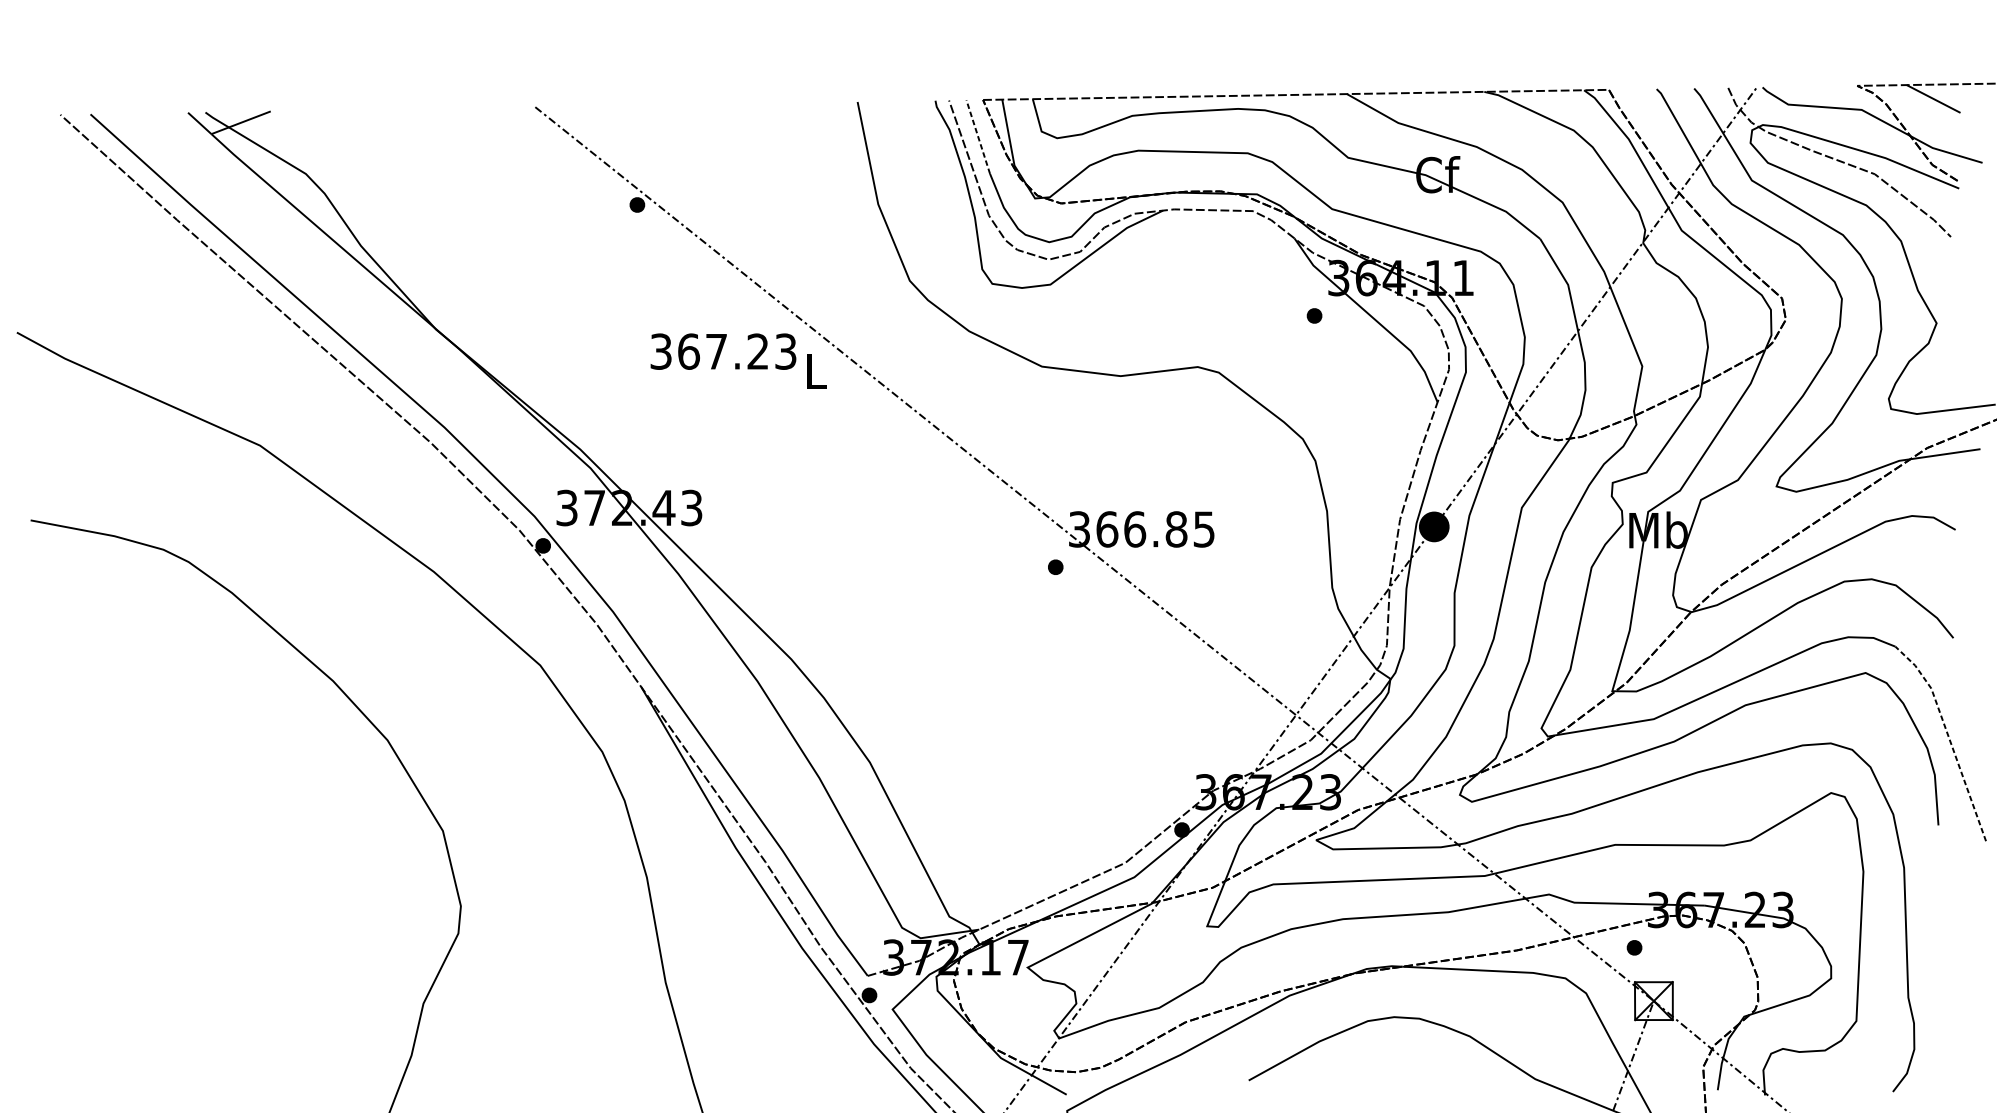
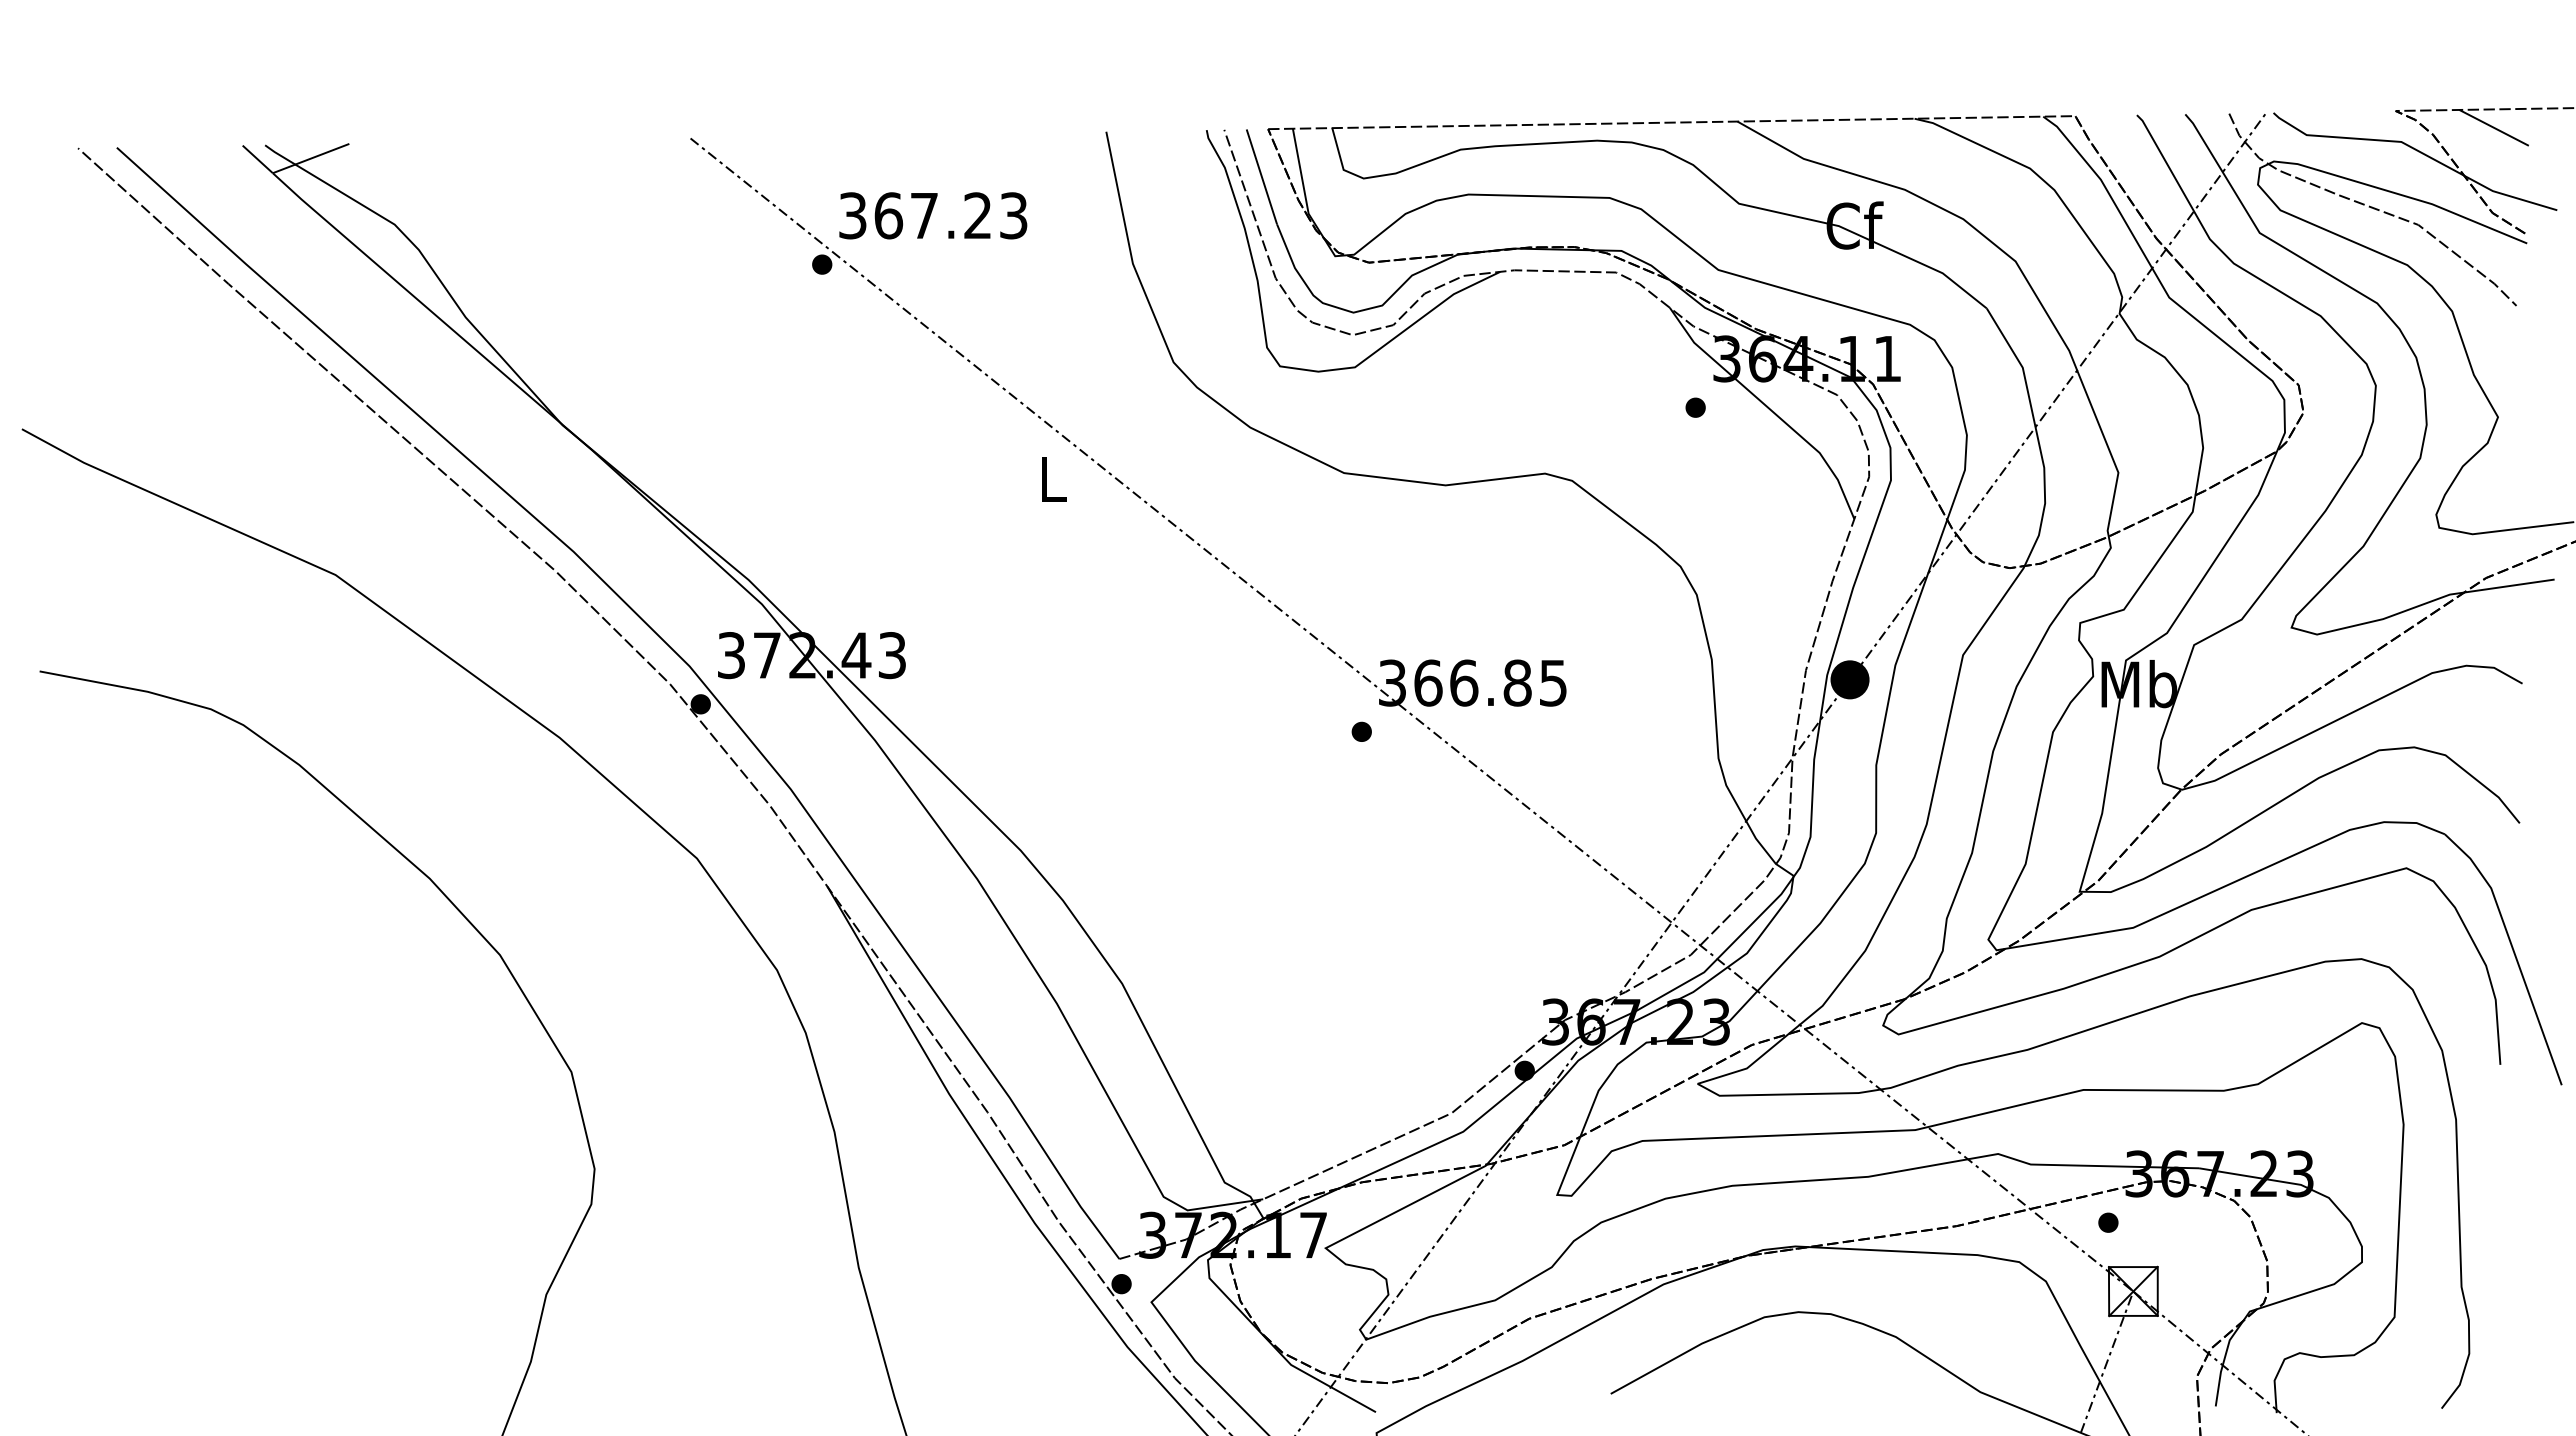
line: (977, 136) -> (1261, 176), dashed -> solid
text: (723, 351) -> (933, 215), moved
line: (1948, 737) -> (2513, 951), dashed -> solid

